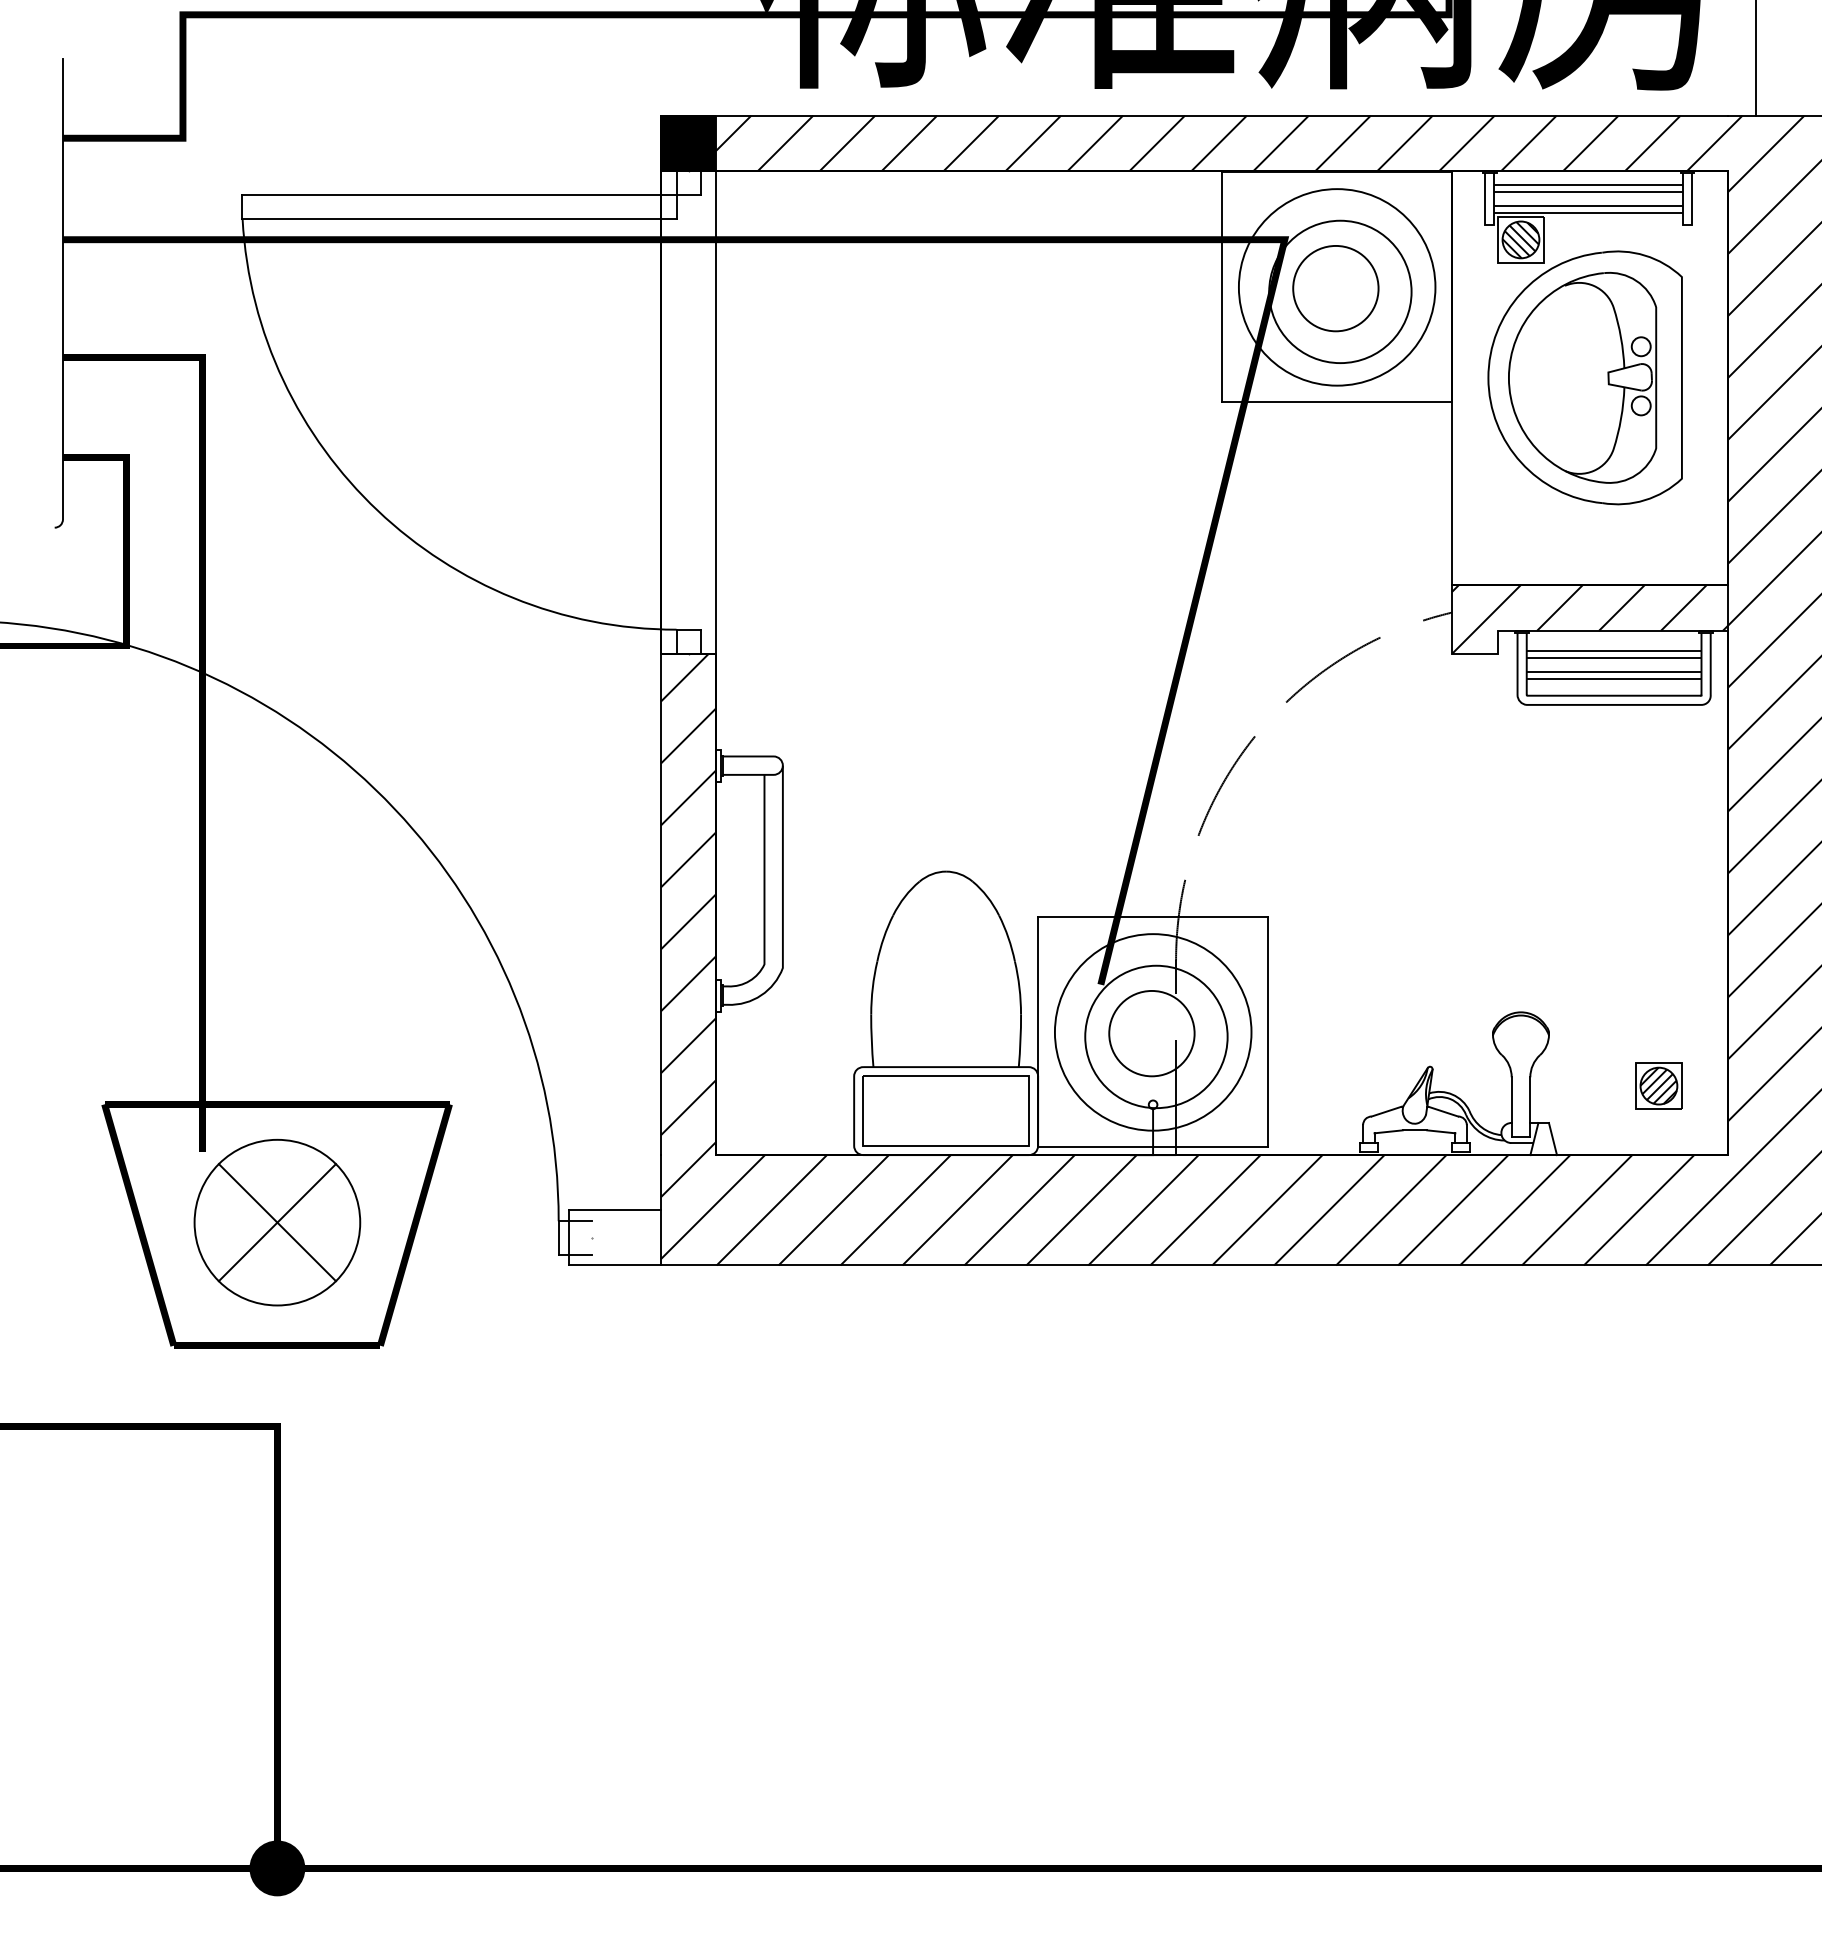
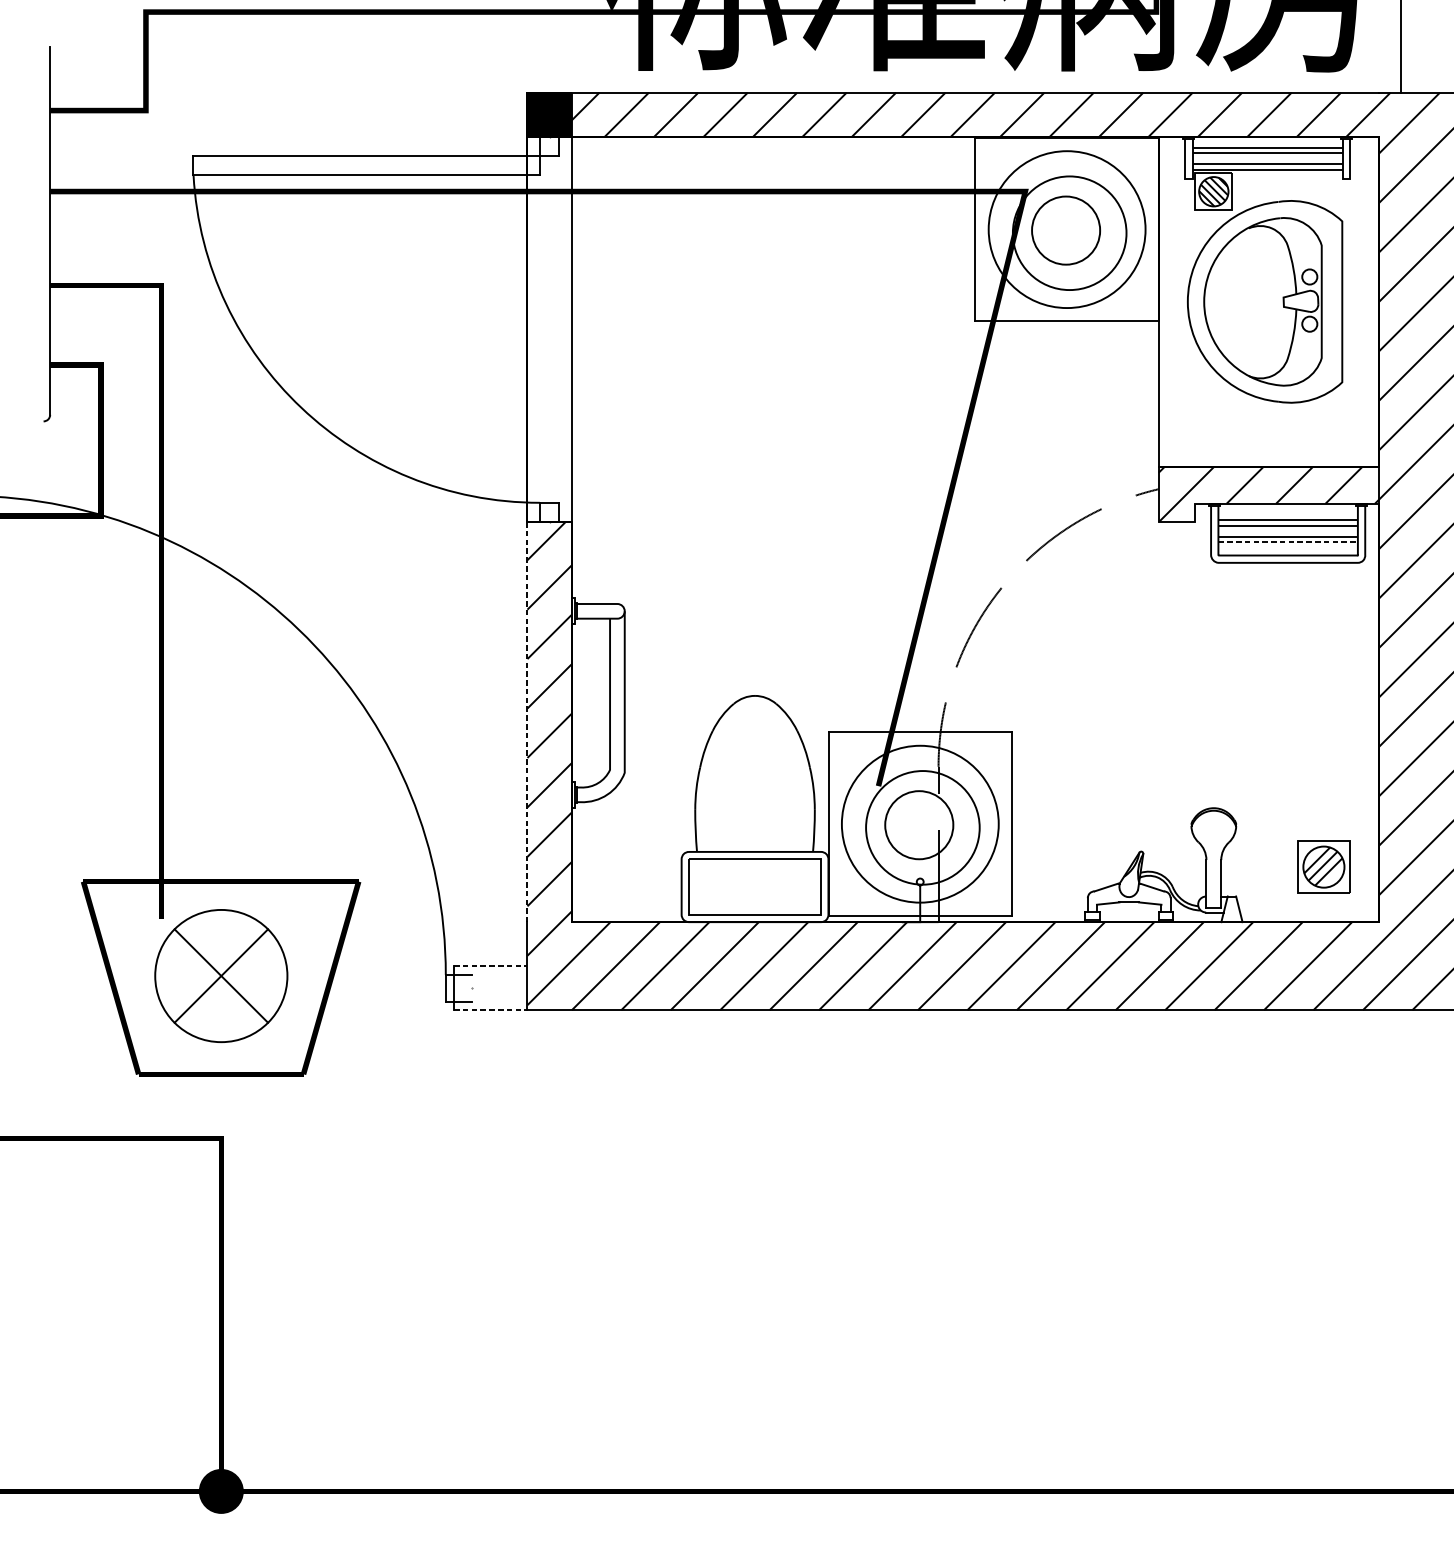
line: (1614, 679) -> (1288, 542), solid -> dashed
line: (661, 904) -> (527, 722), solid -> dashed
part: (1658, 1085) -> (1323, 866), size x1.4
line: (615, 1210) -> (491, 966), solid -> dashed
line: (615, 1265) -> (491, 1010), solid -> dashed

